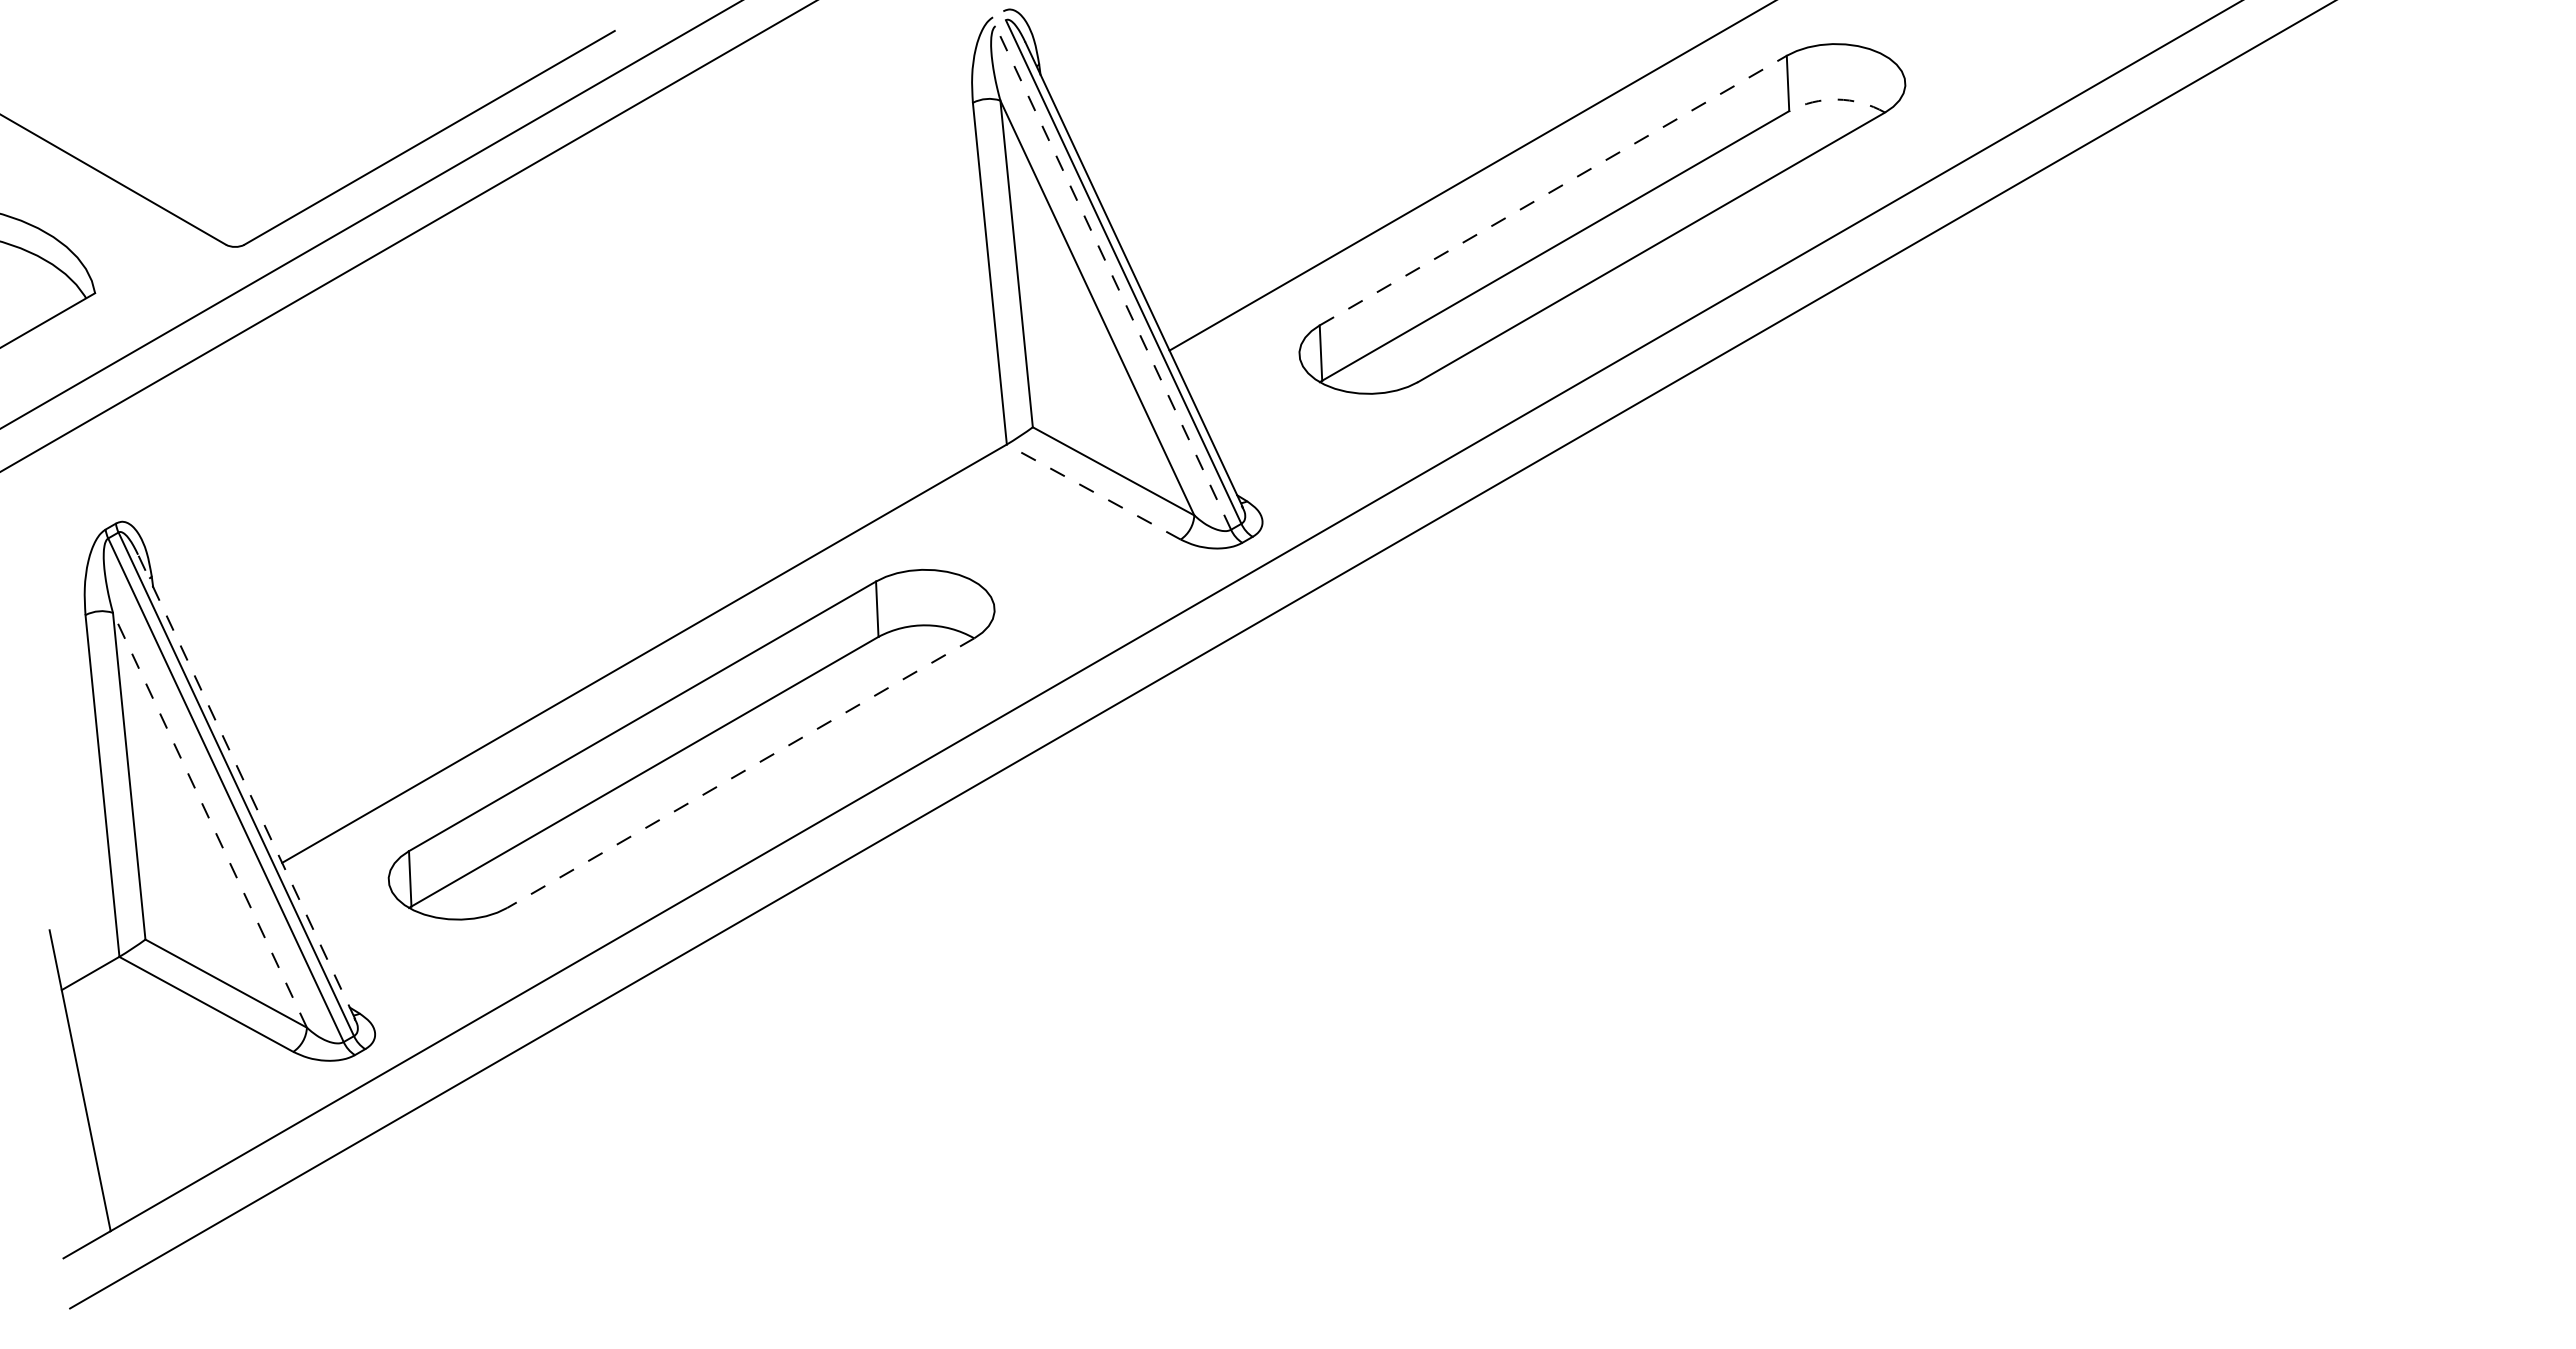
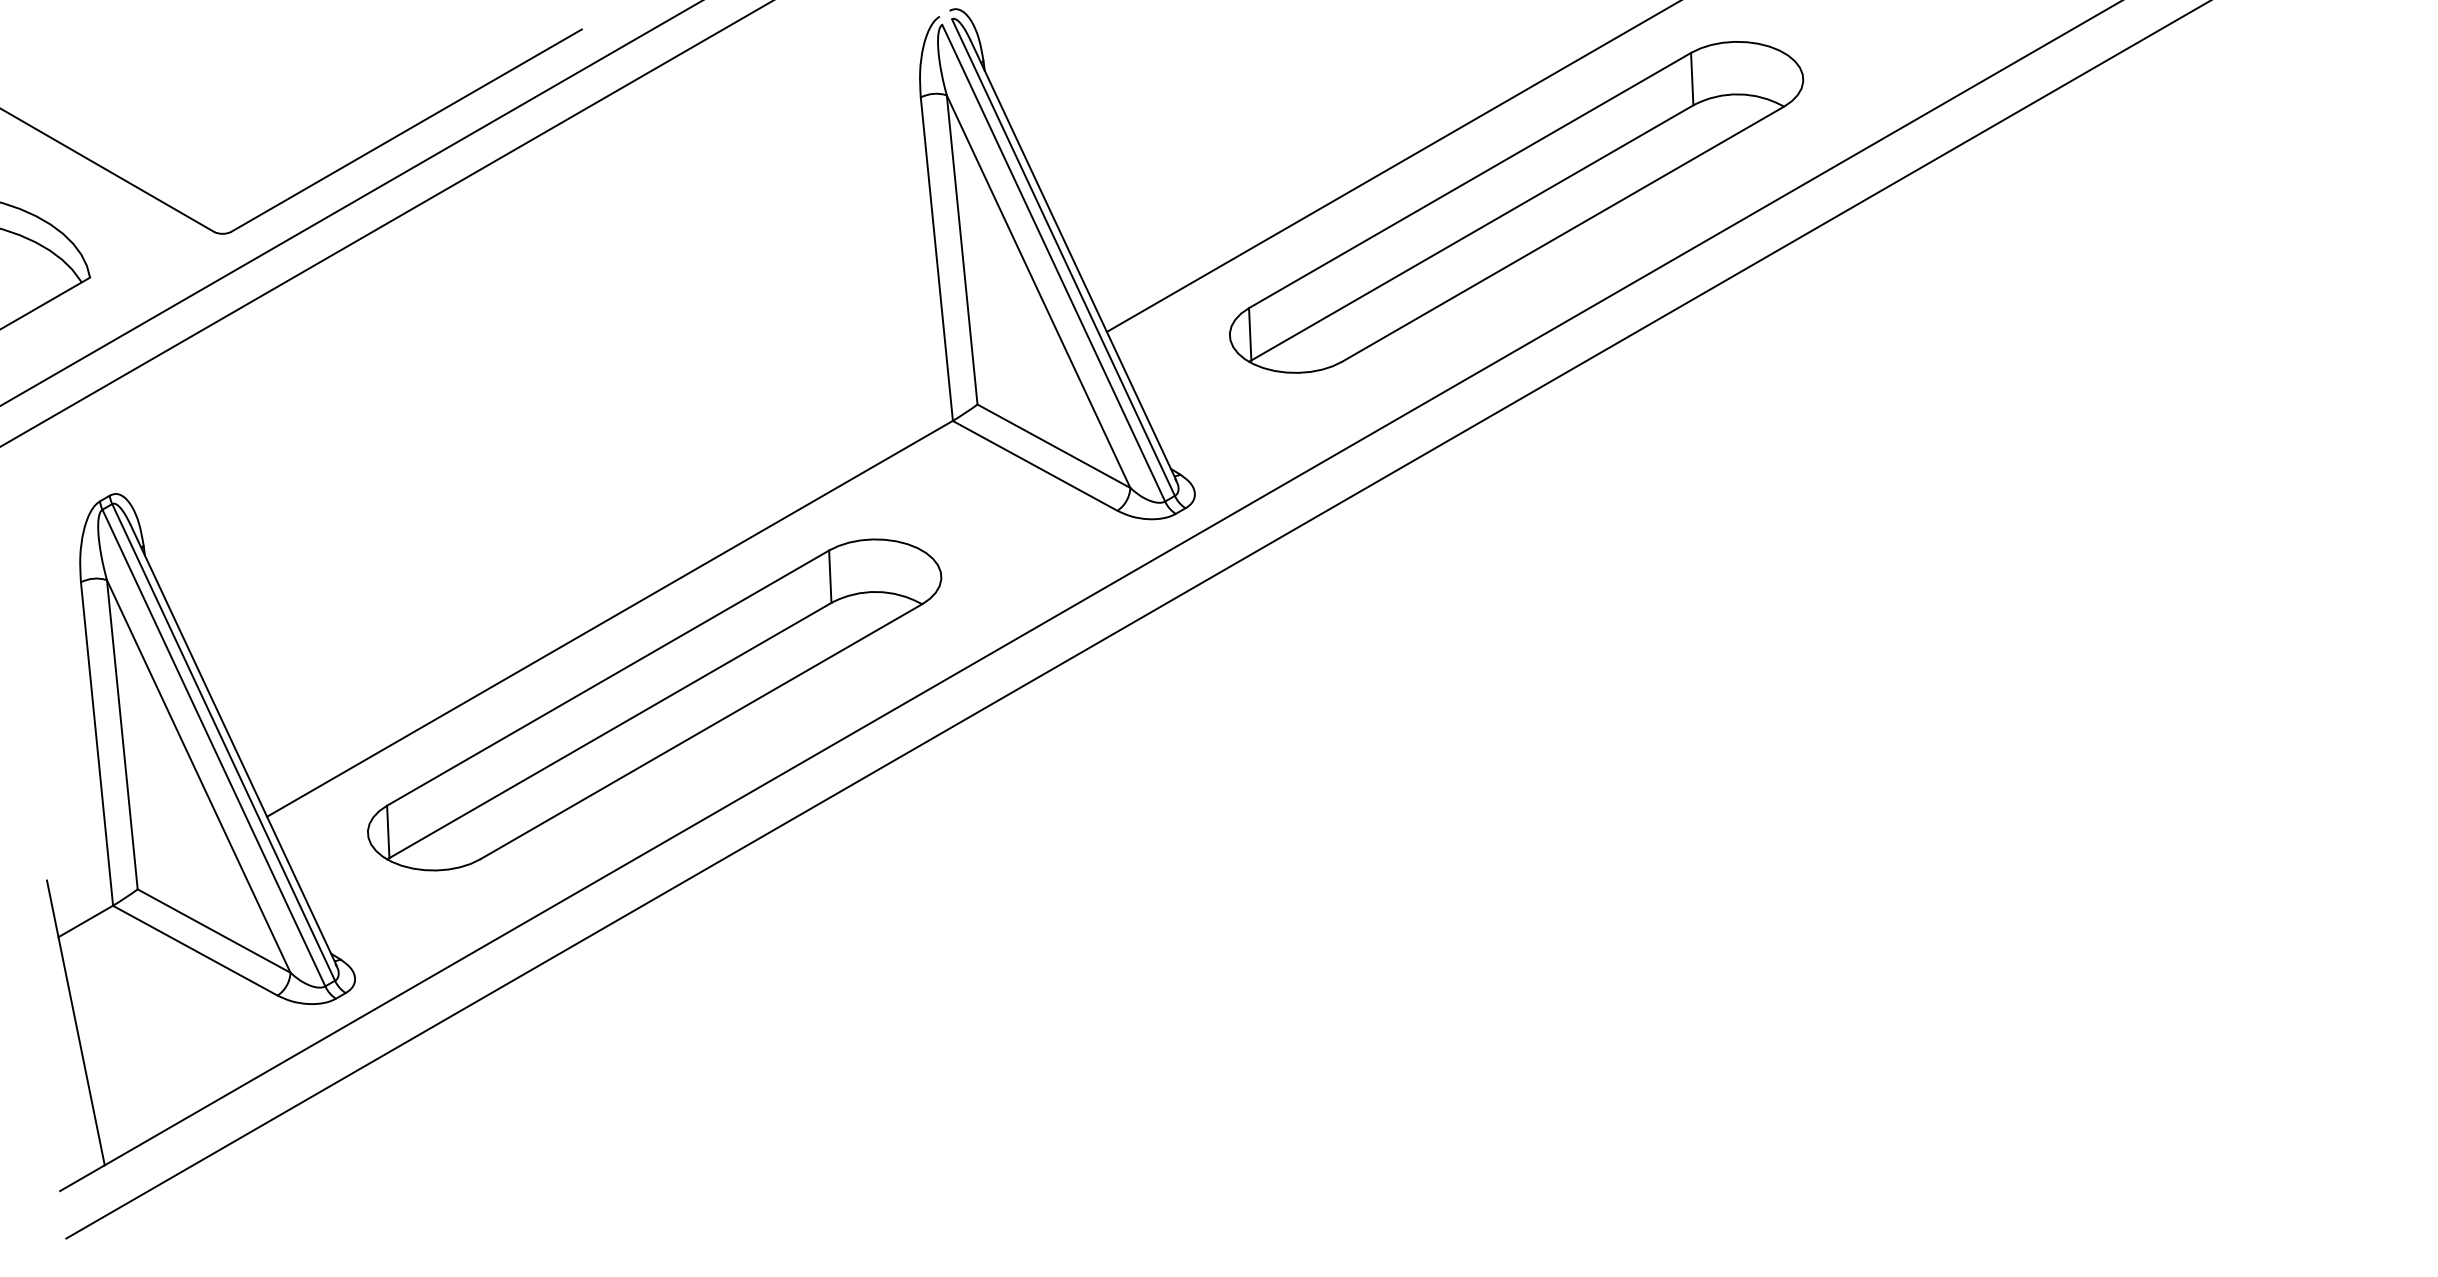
arc: (1837, 99) -> (1739, 94), dashed -> solid
line: (1553, 190) -> (1470, 180), dashed -> solid
line: (1113, 277) -> (1053, 262), dashed -> solid
line: (1093, 491) -> (1034, 465), dashed -> solid
line: (740, 773) -> (700, 732), dashed -> solid
line: (246, 787) -> (233, 745), dashed -> solid
line: (209, 820) -> (198, 776), dashed -> solid

